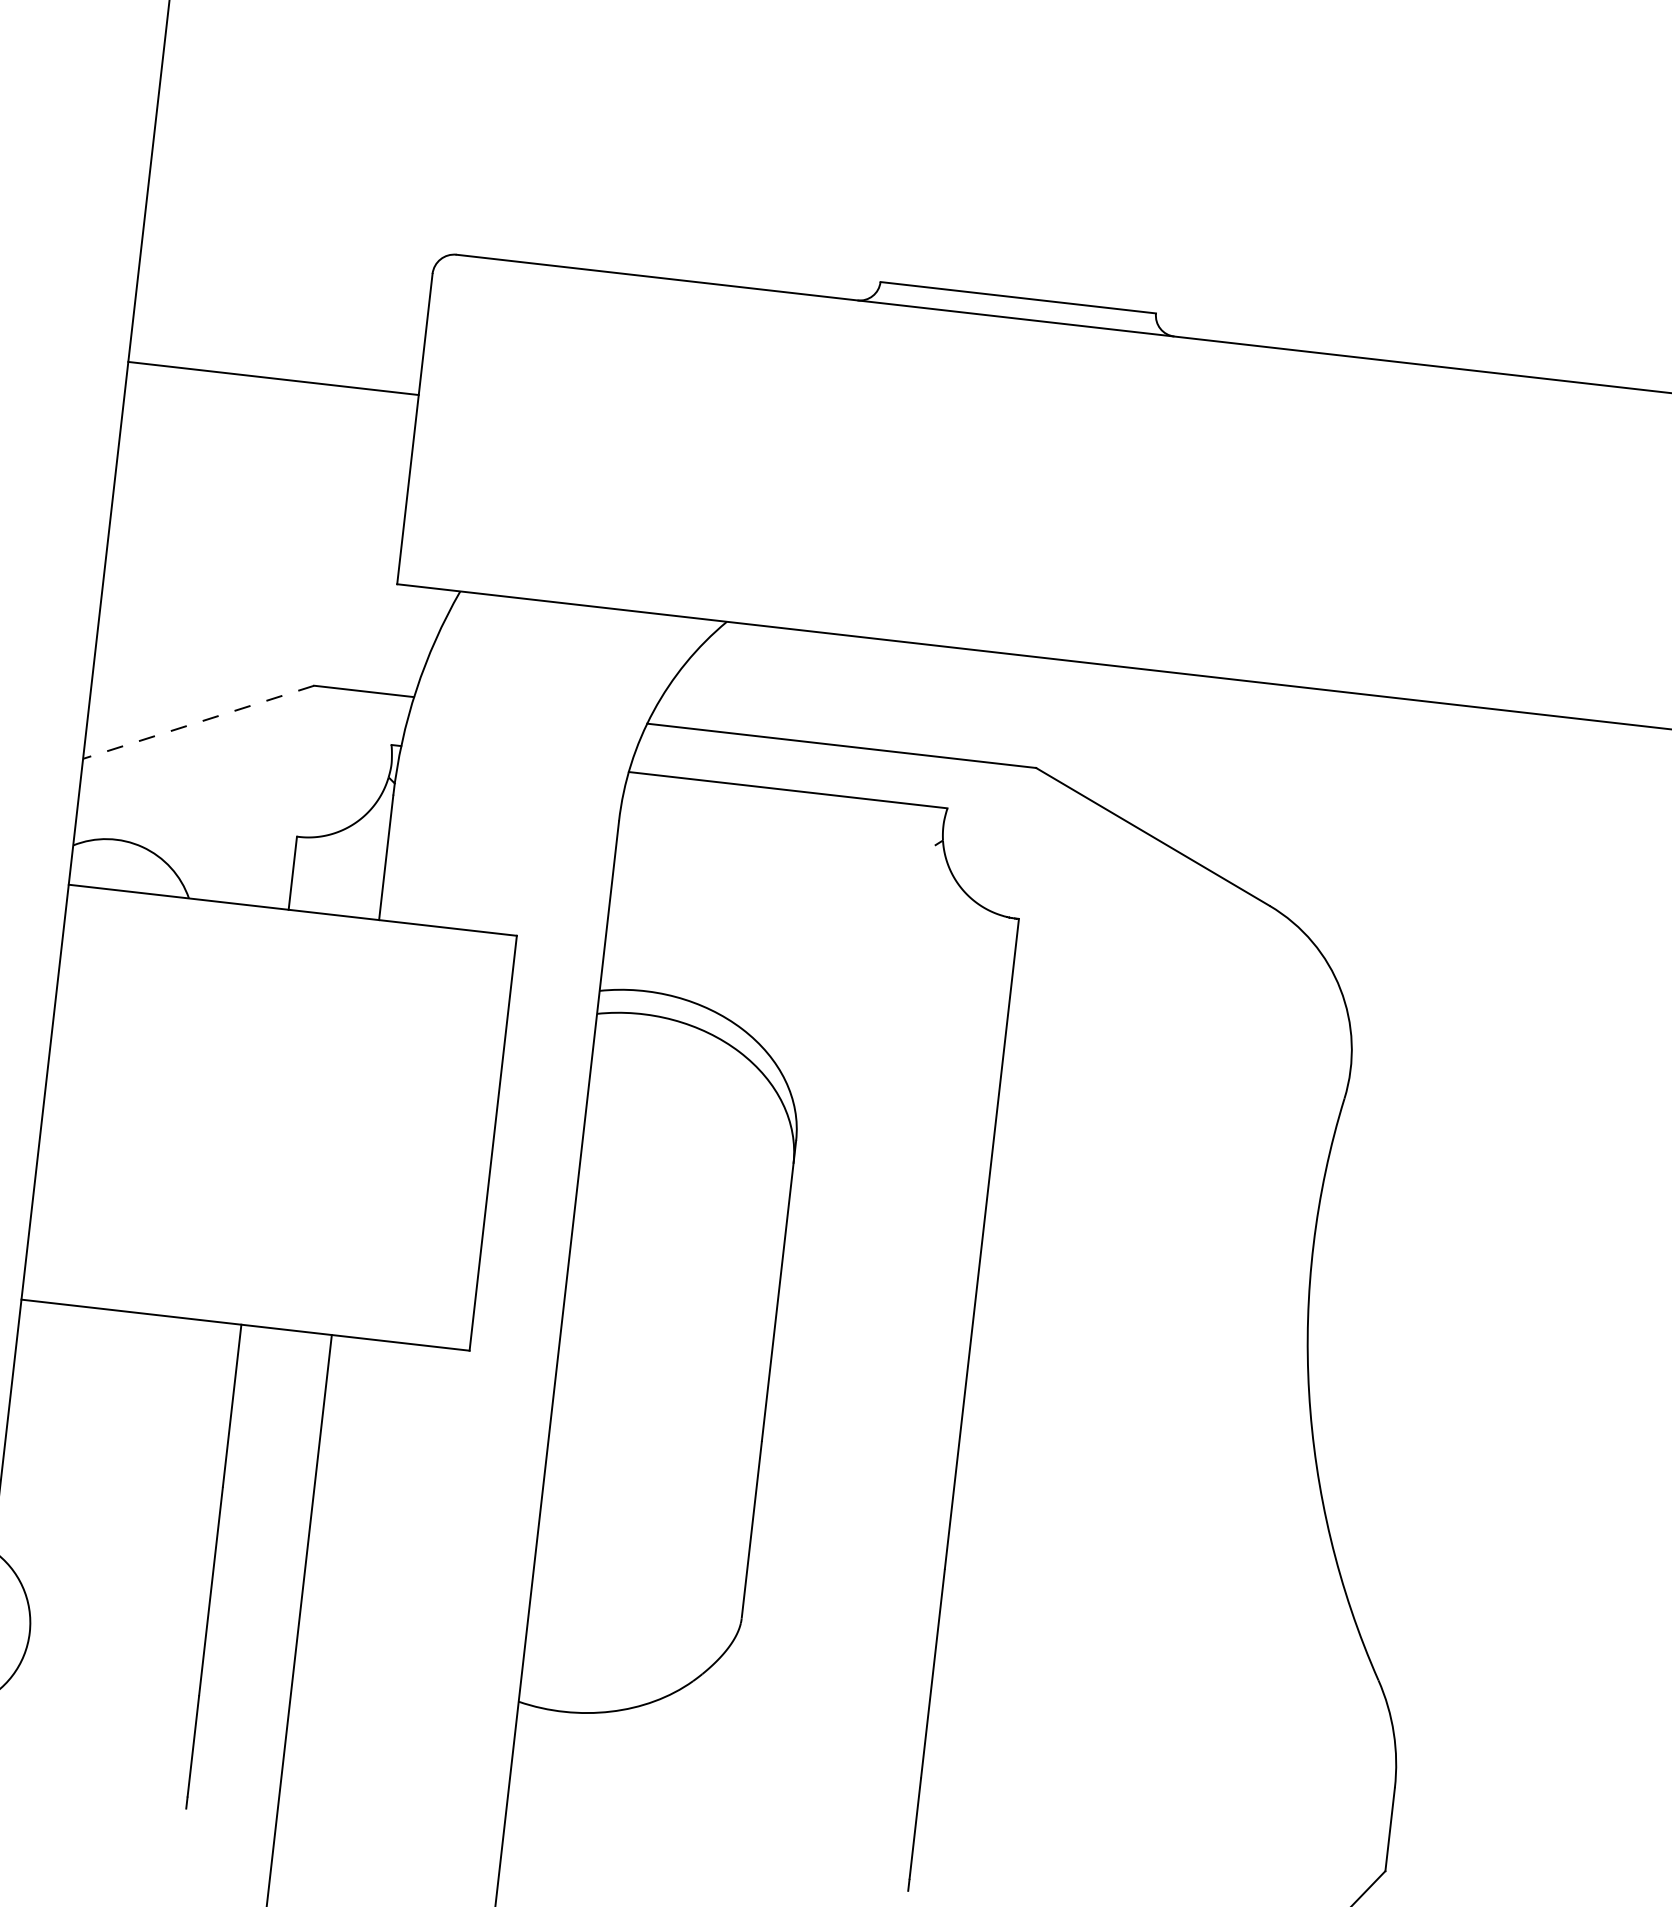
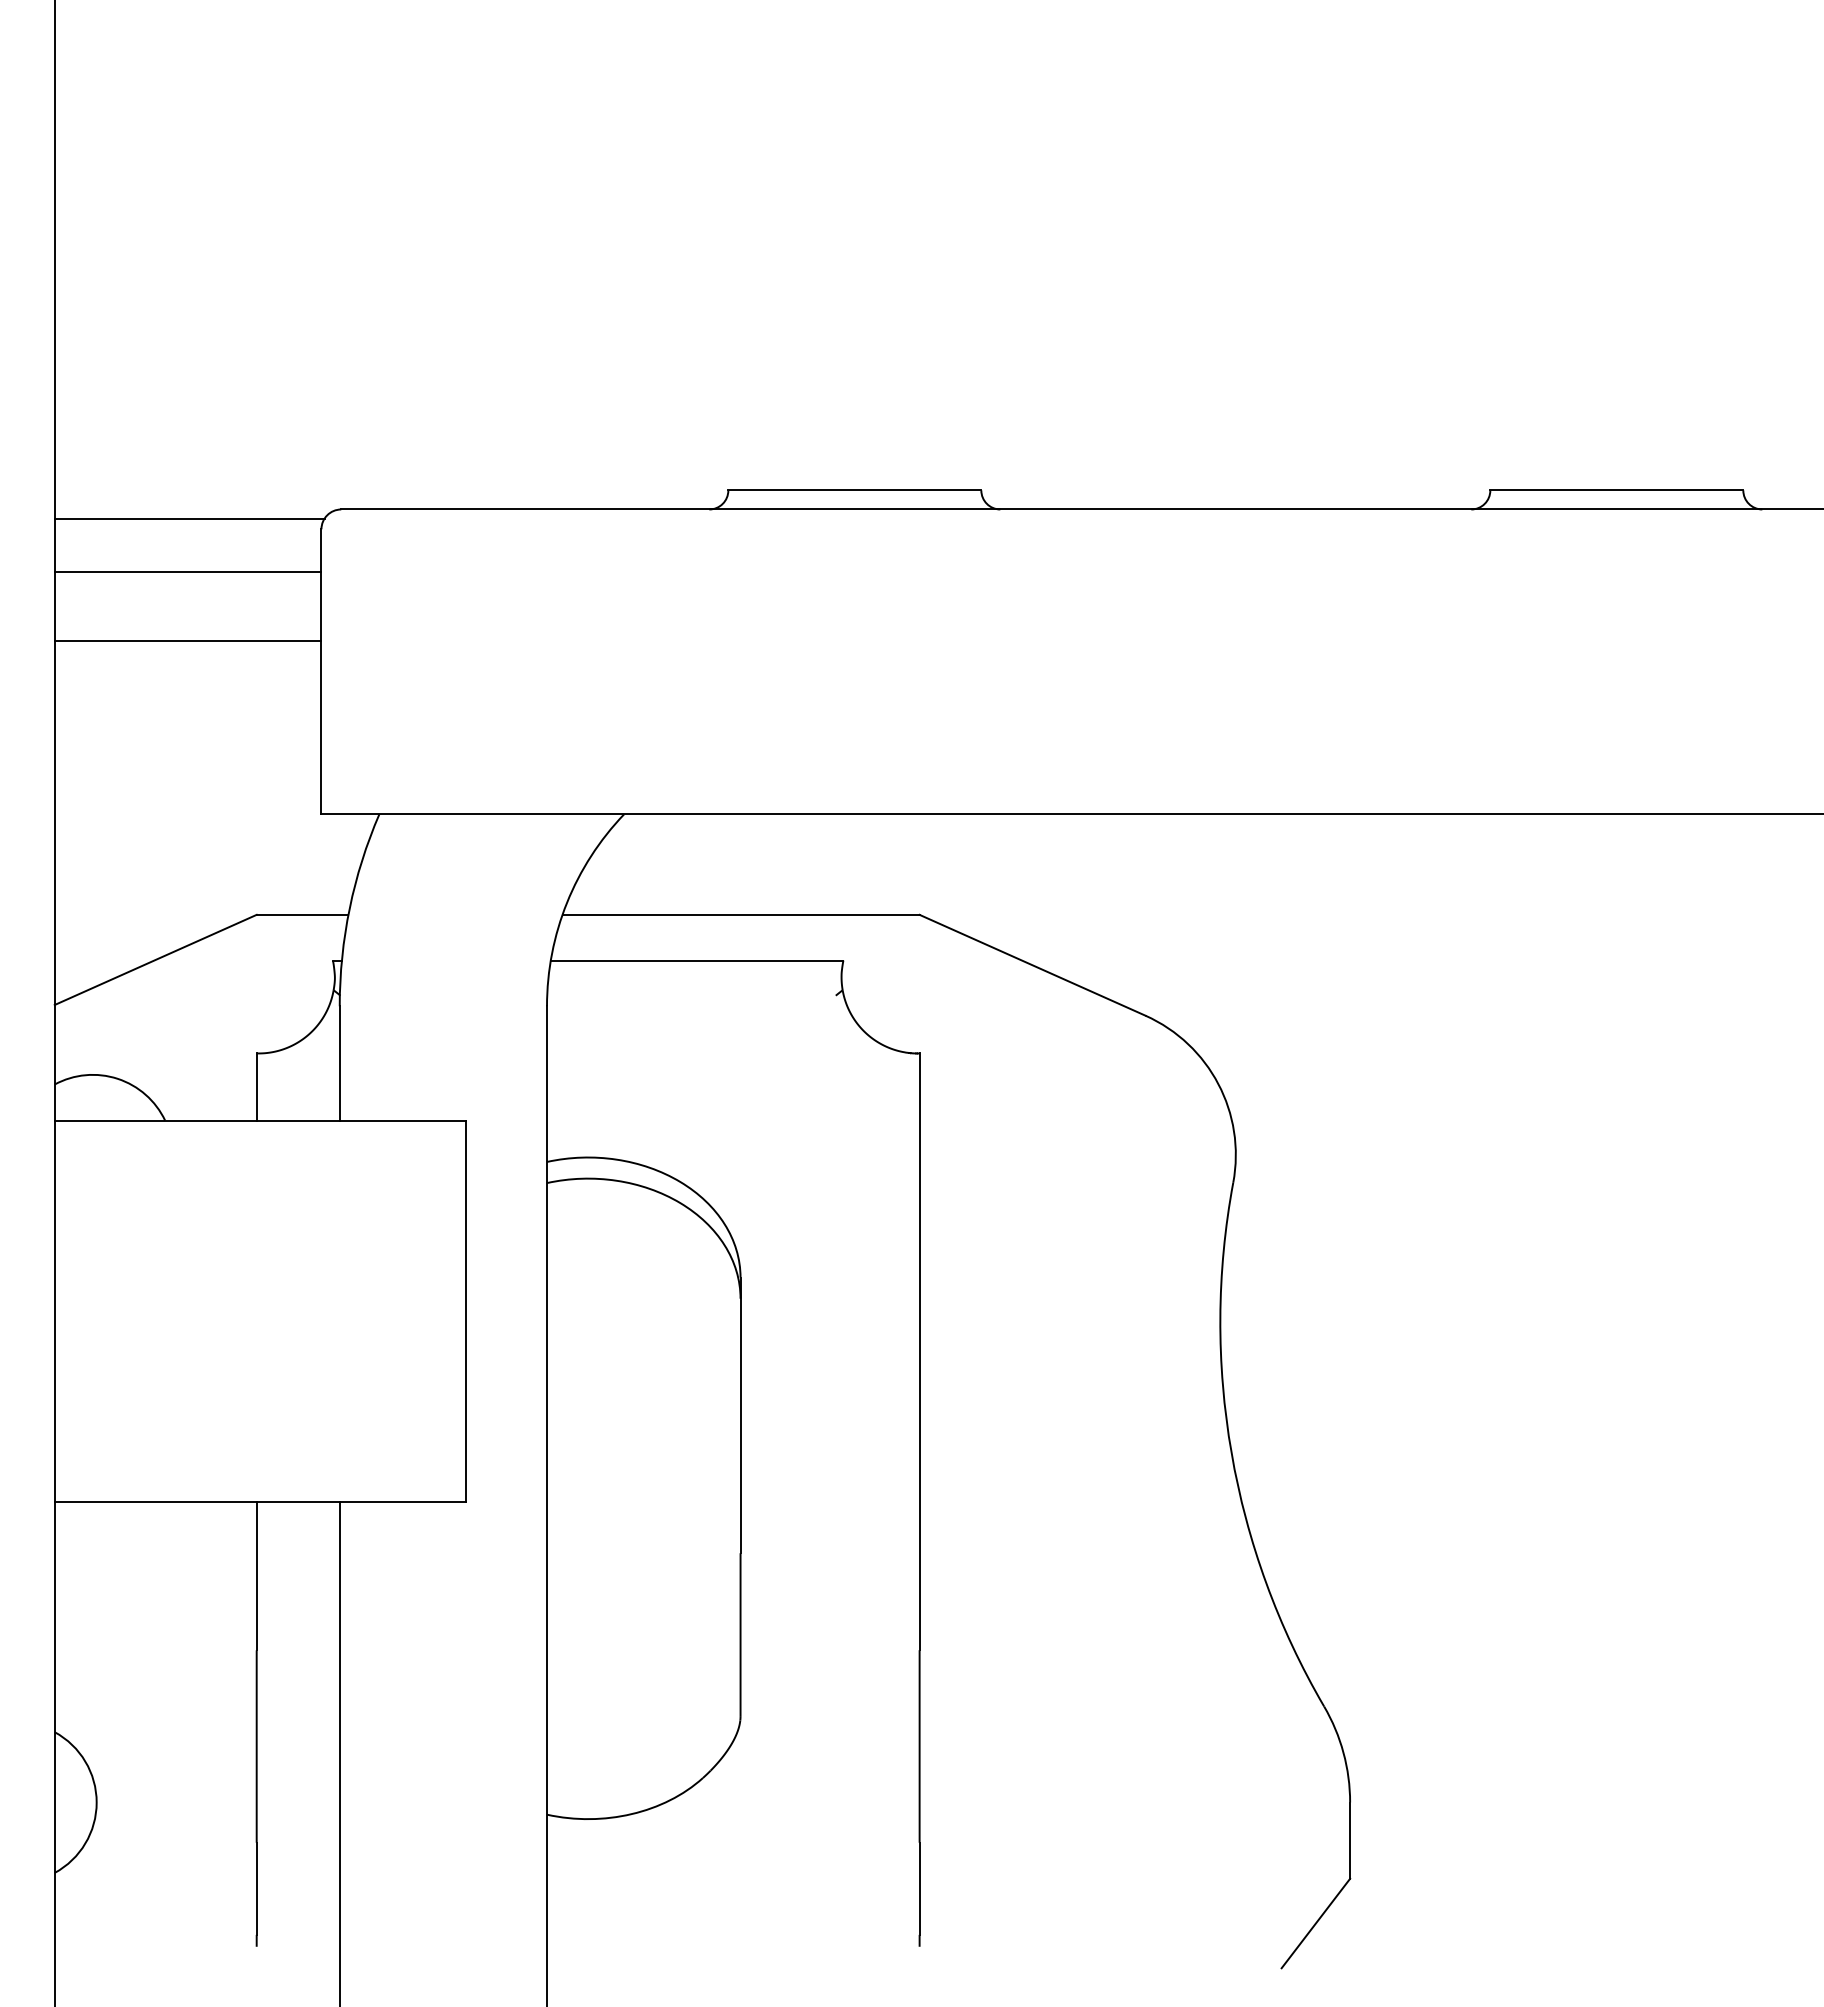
line: (290, 245) -> (189, 518), added
line: (281, 303) -> (187, 571), added
line: (198, 721) -> (155, 959), dashed -> solid

